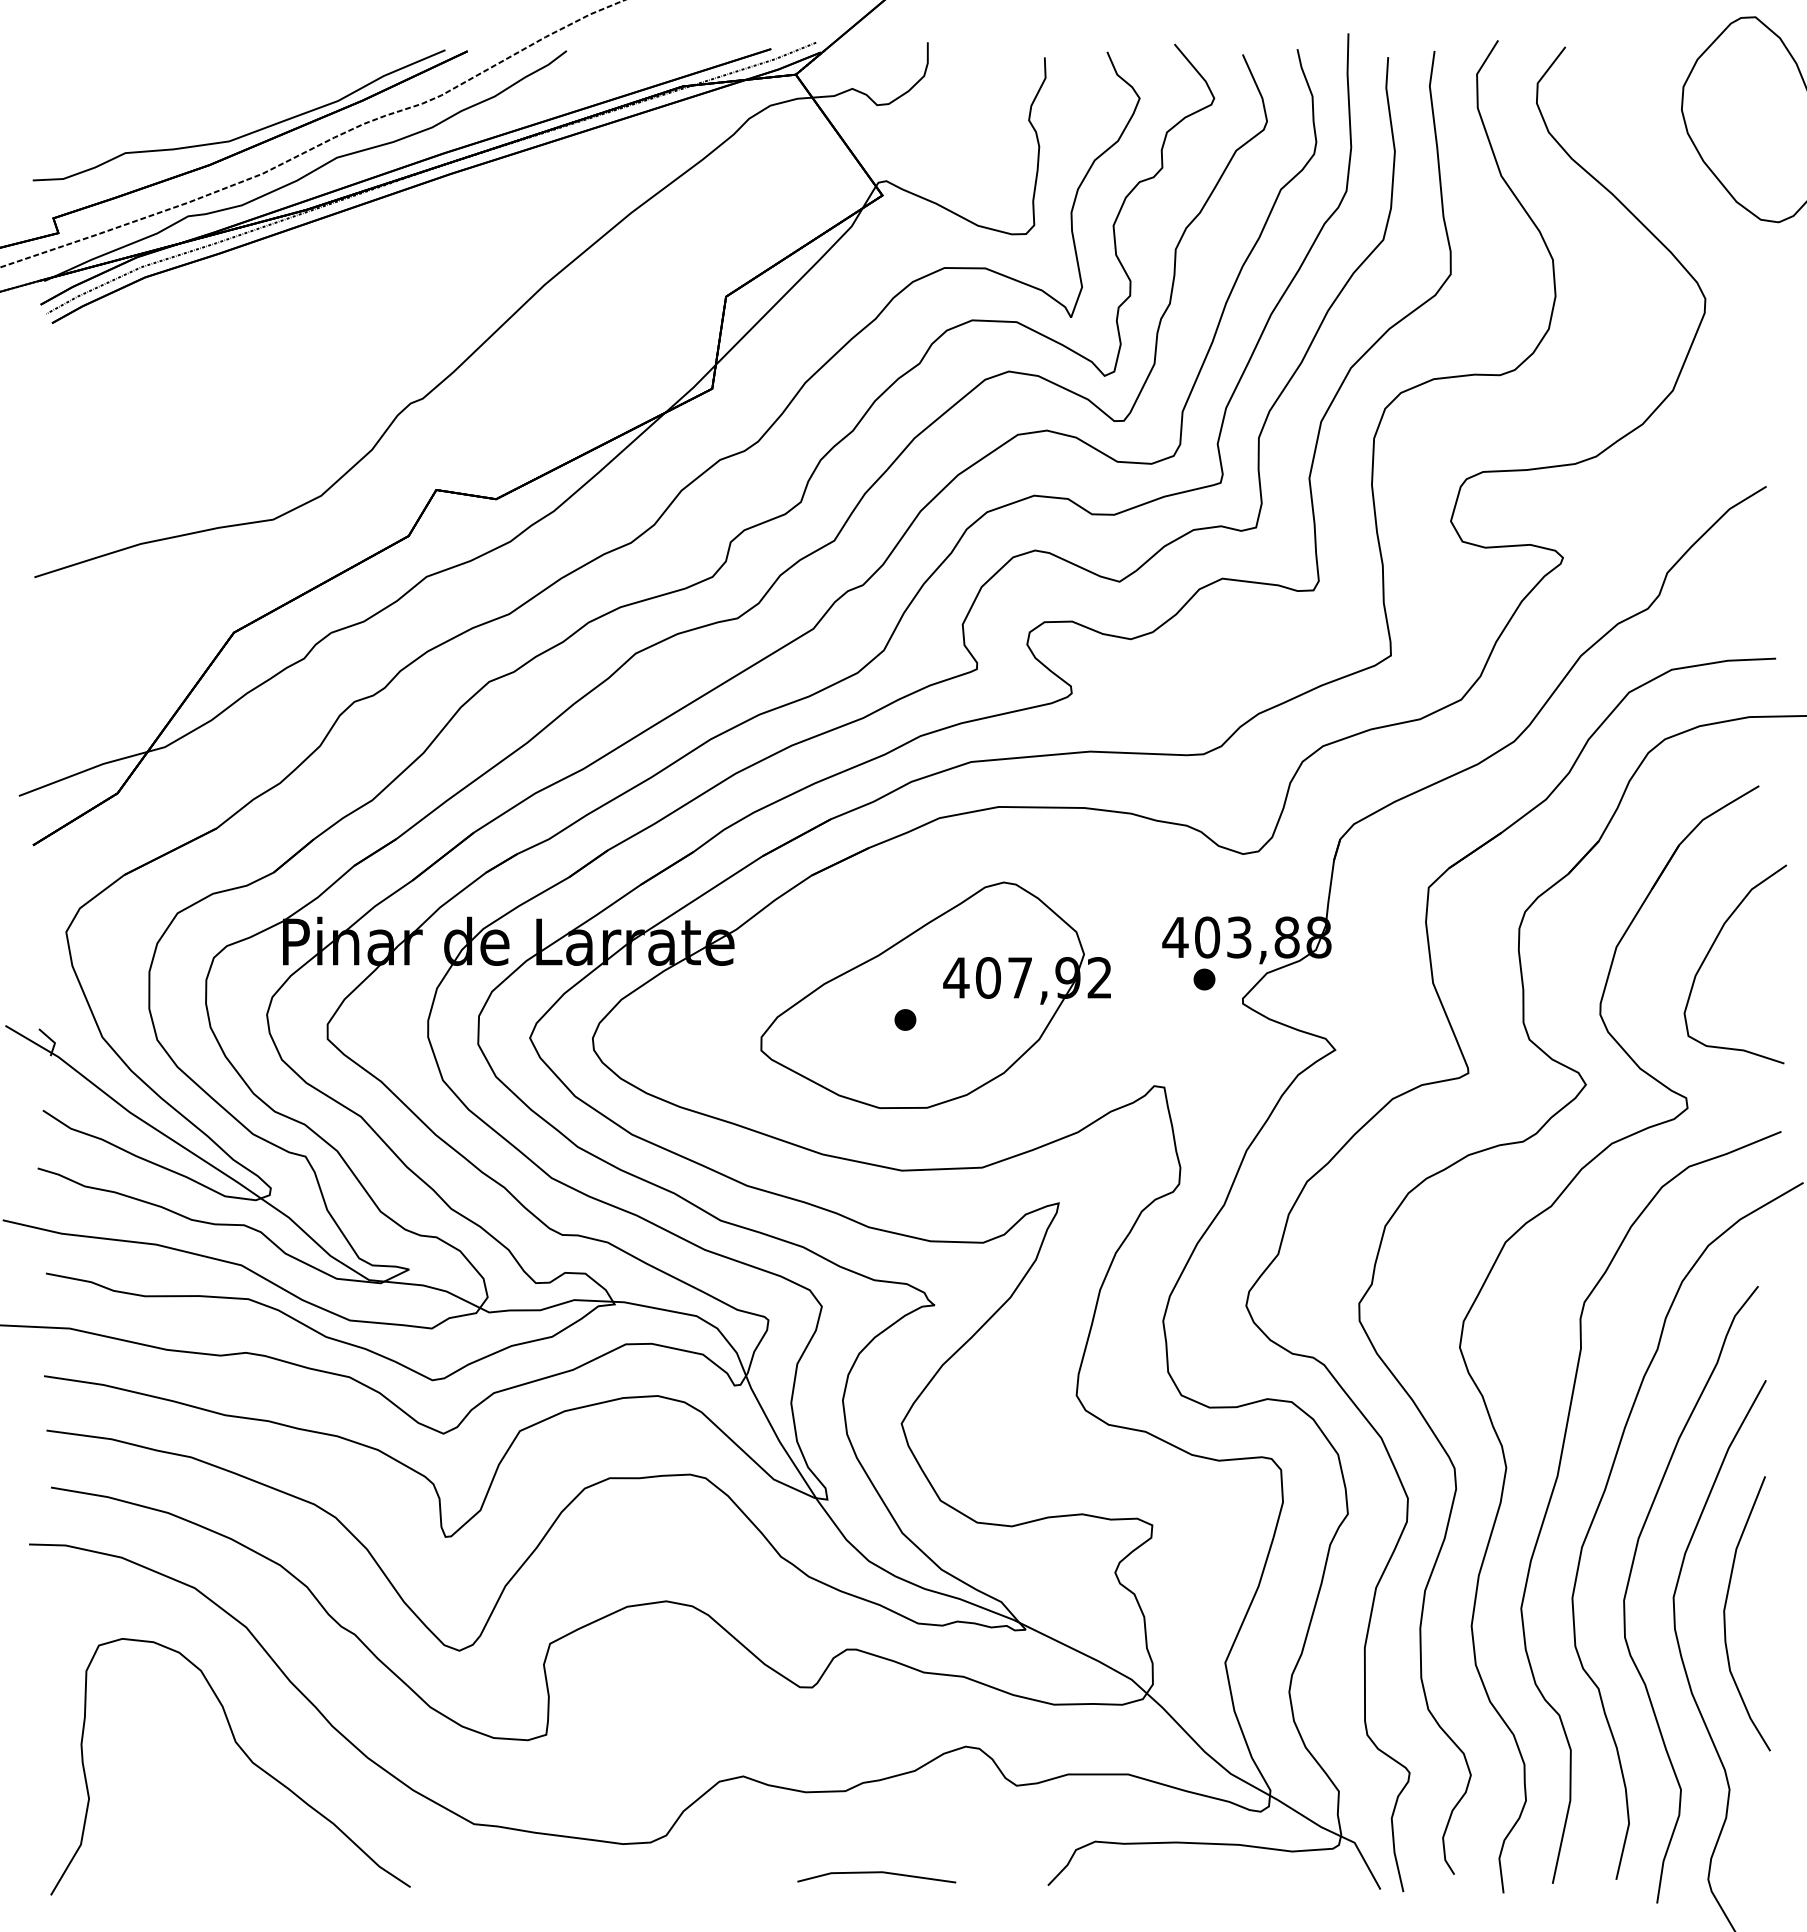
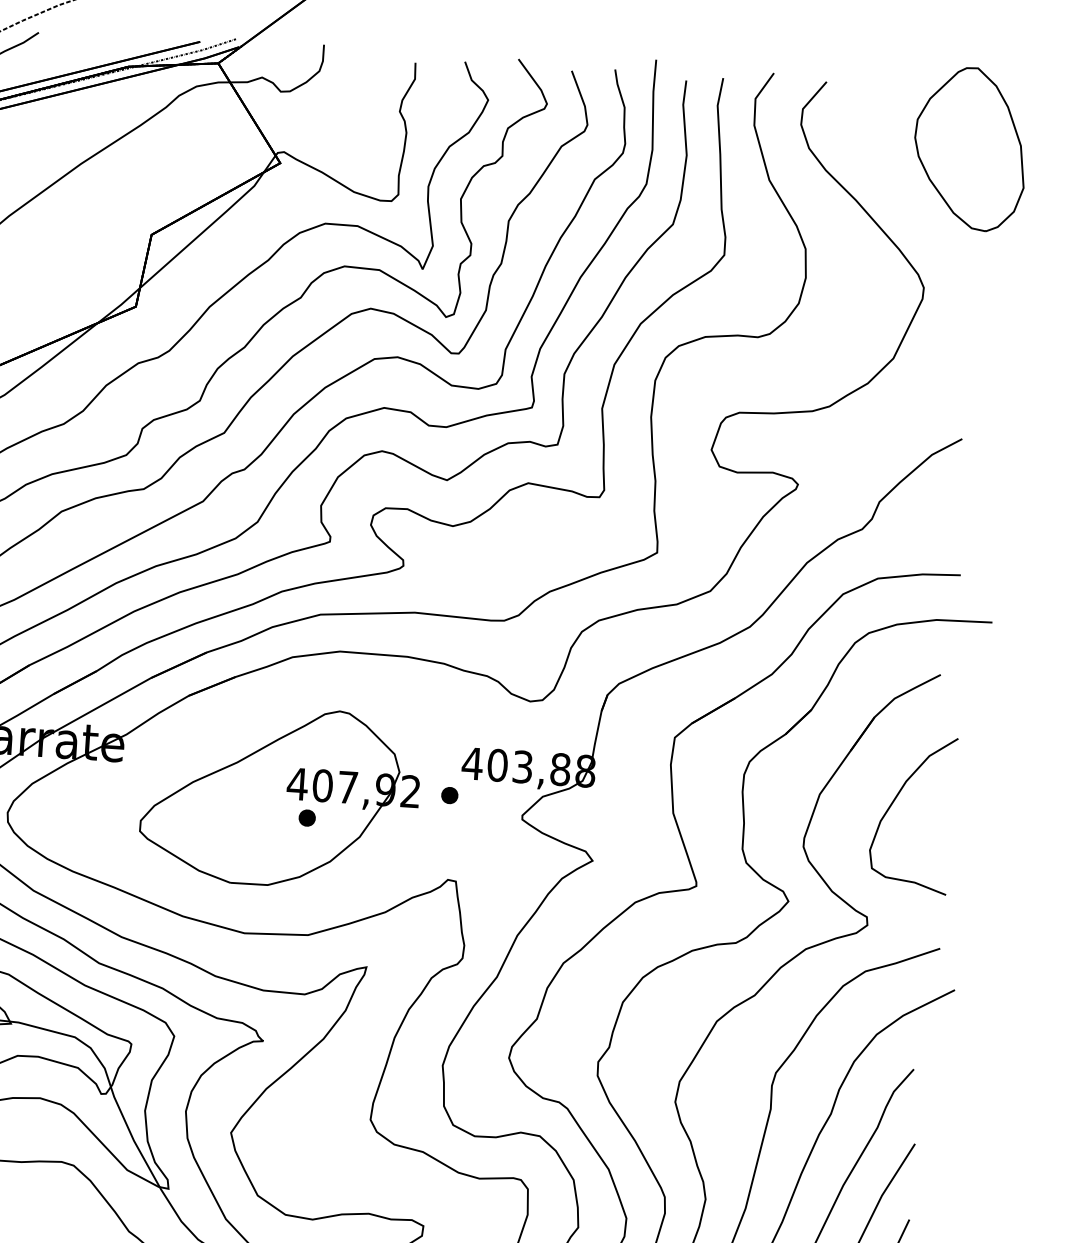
part: (1204, 979) -> (449, 795), moved
part: (905, 1019) -> (307, 817), moved

